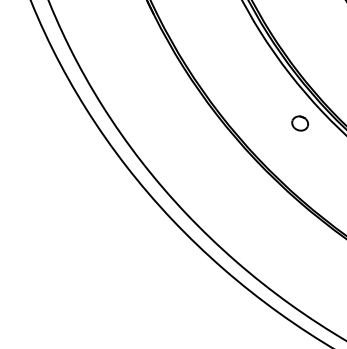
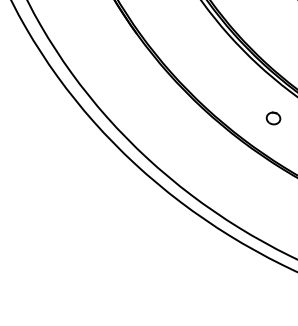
part: (300, 123) -> (273, 118), moved

